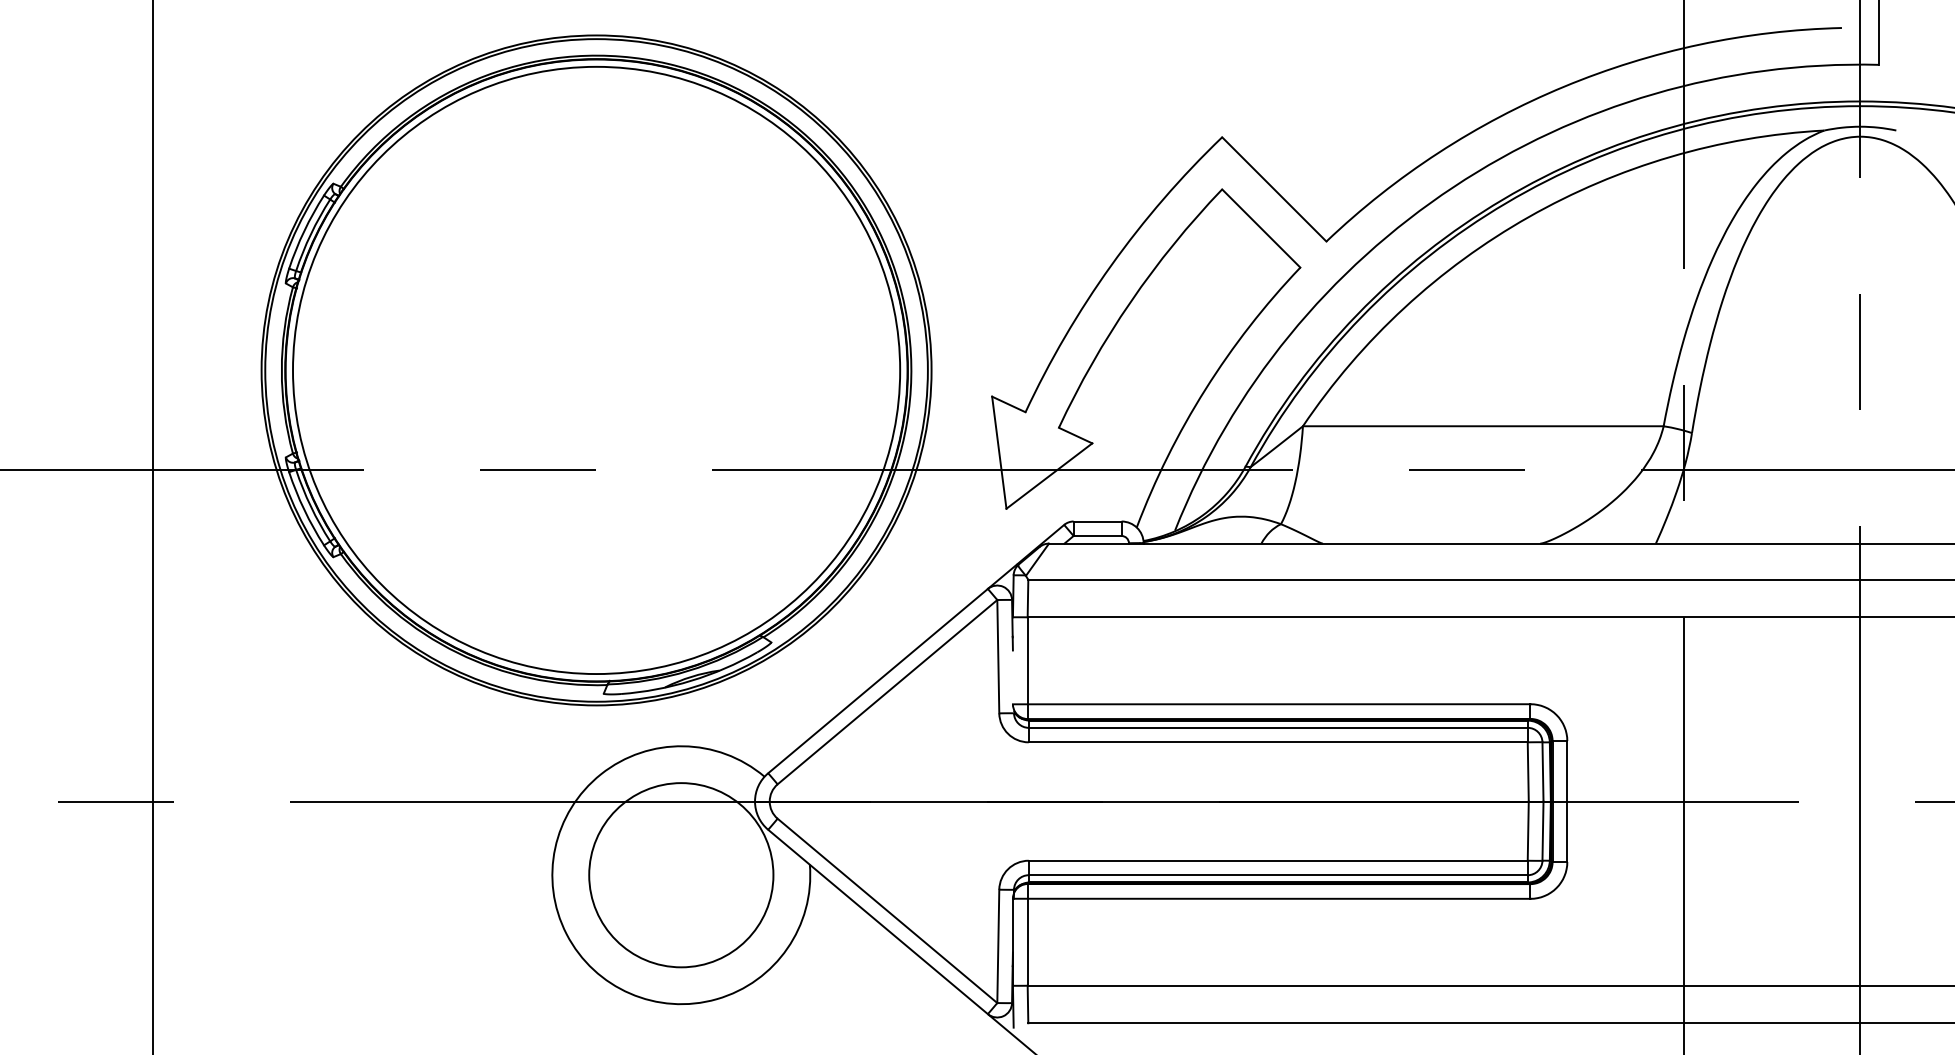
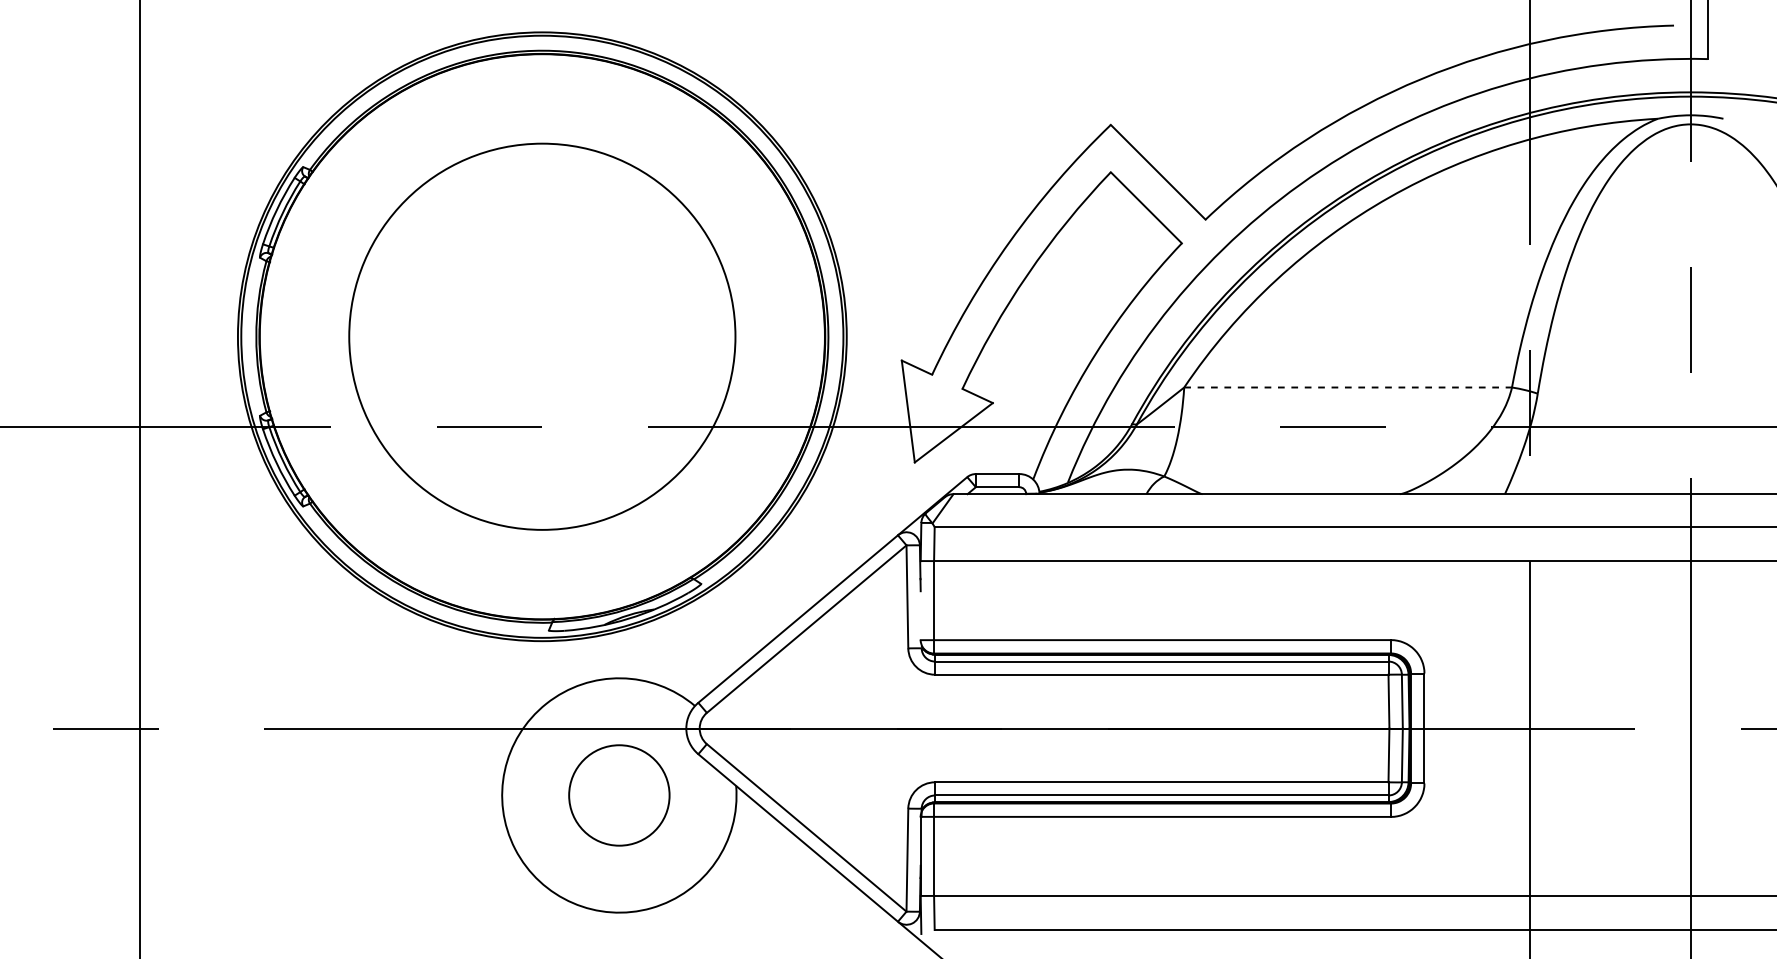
circle: (596, 370) -> (542, 336), size x0.7
line: (1483, 426) -> (1348, 387), solid -> dashed
circle: (681, 875) -> (619, 795), size x0.6

